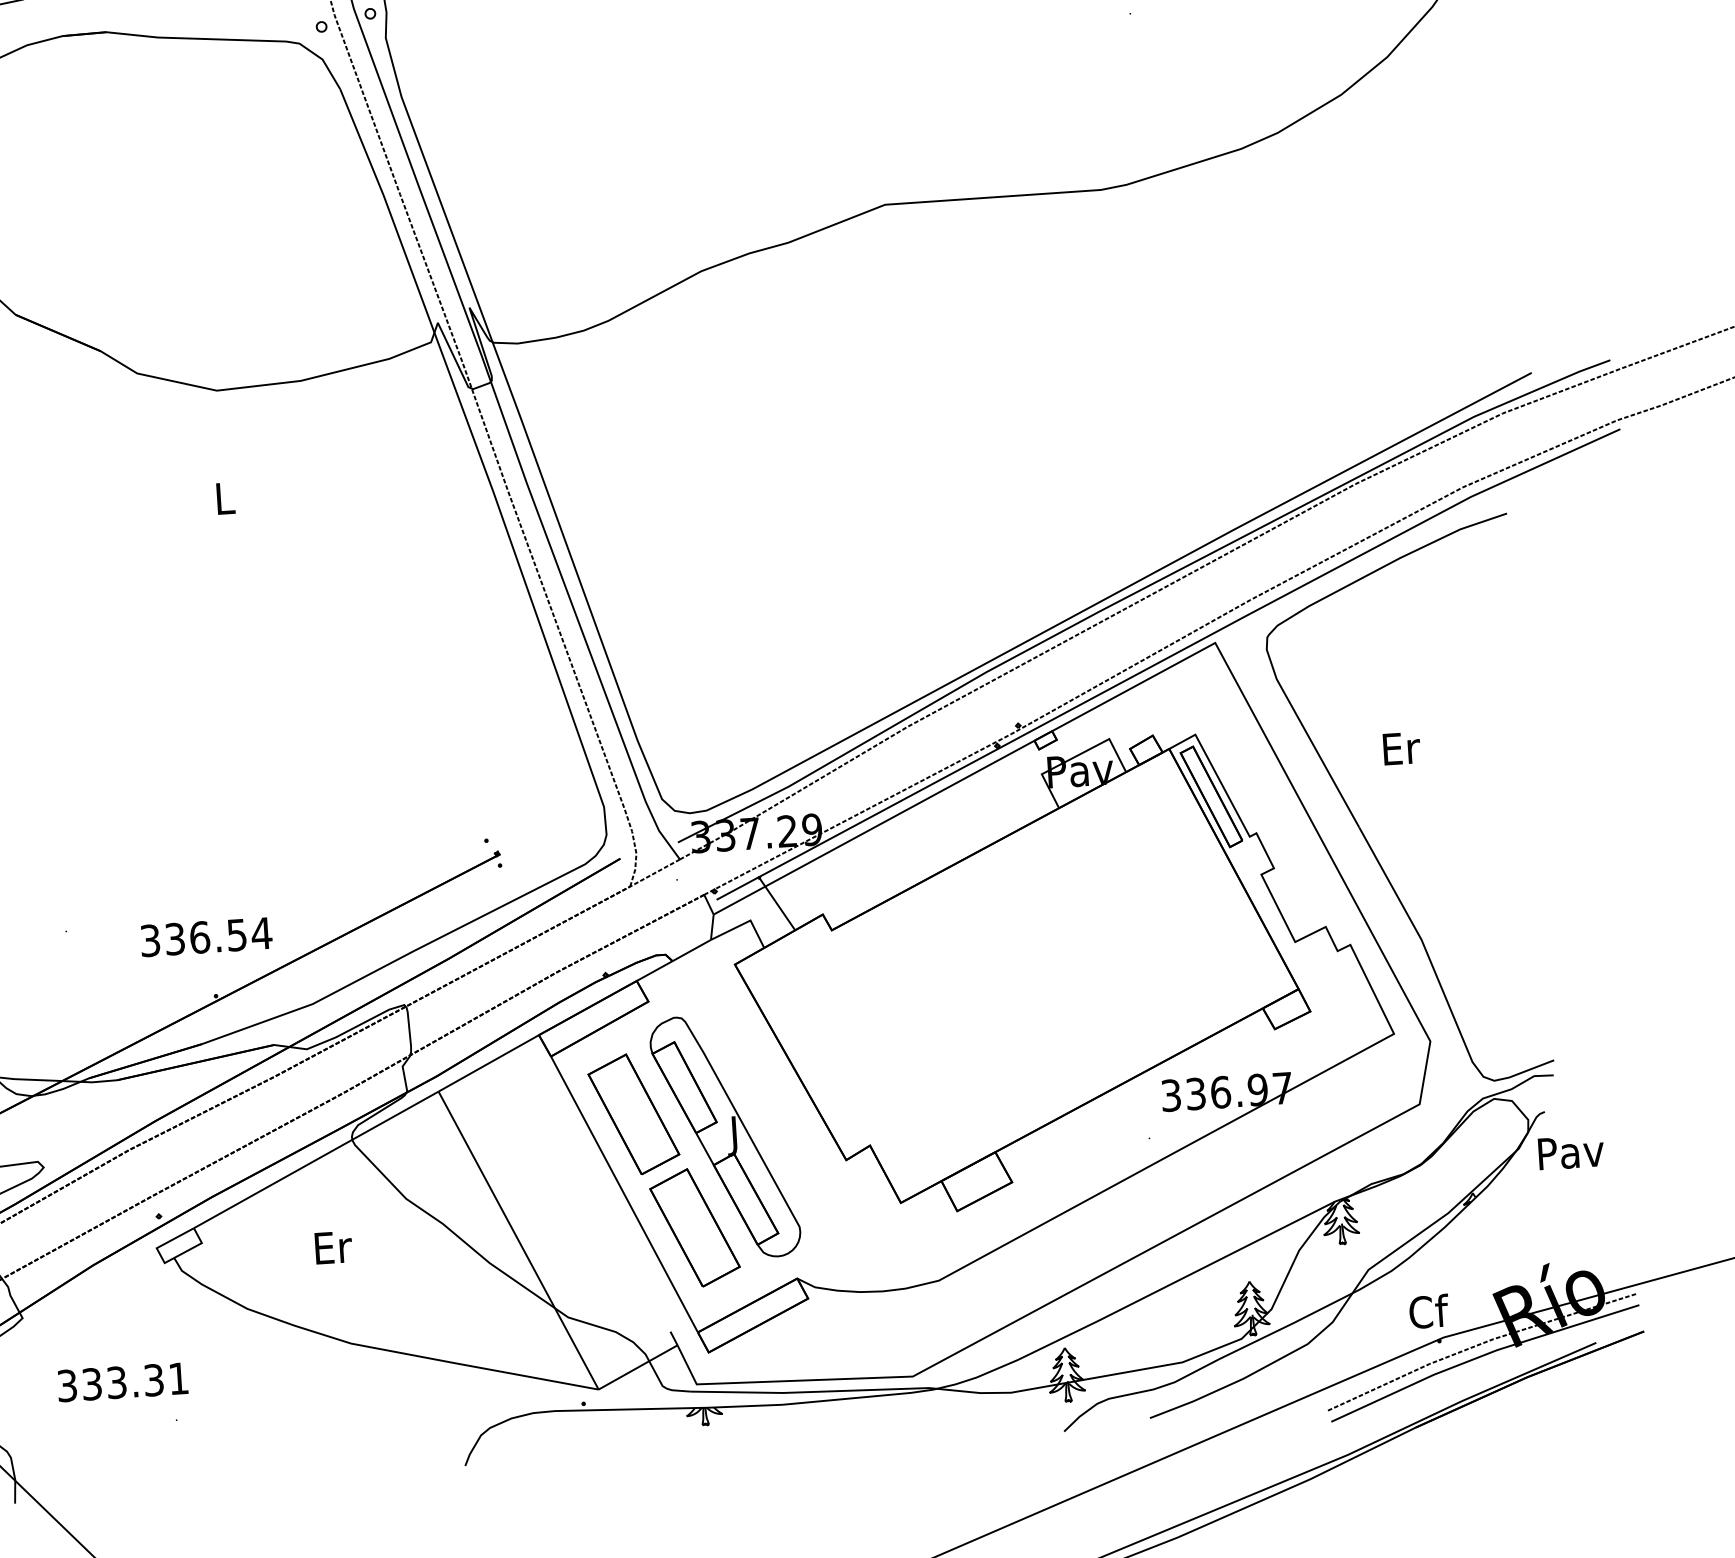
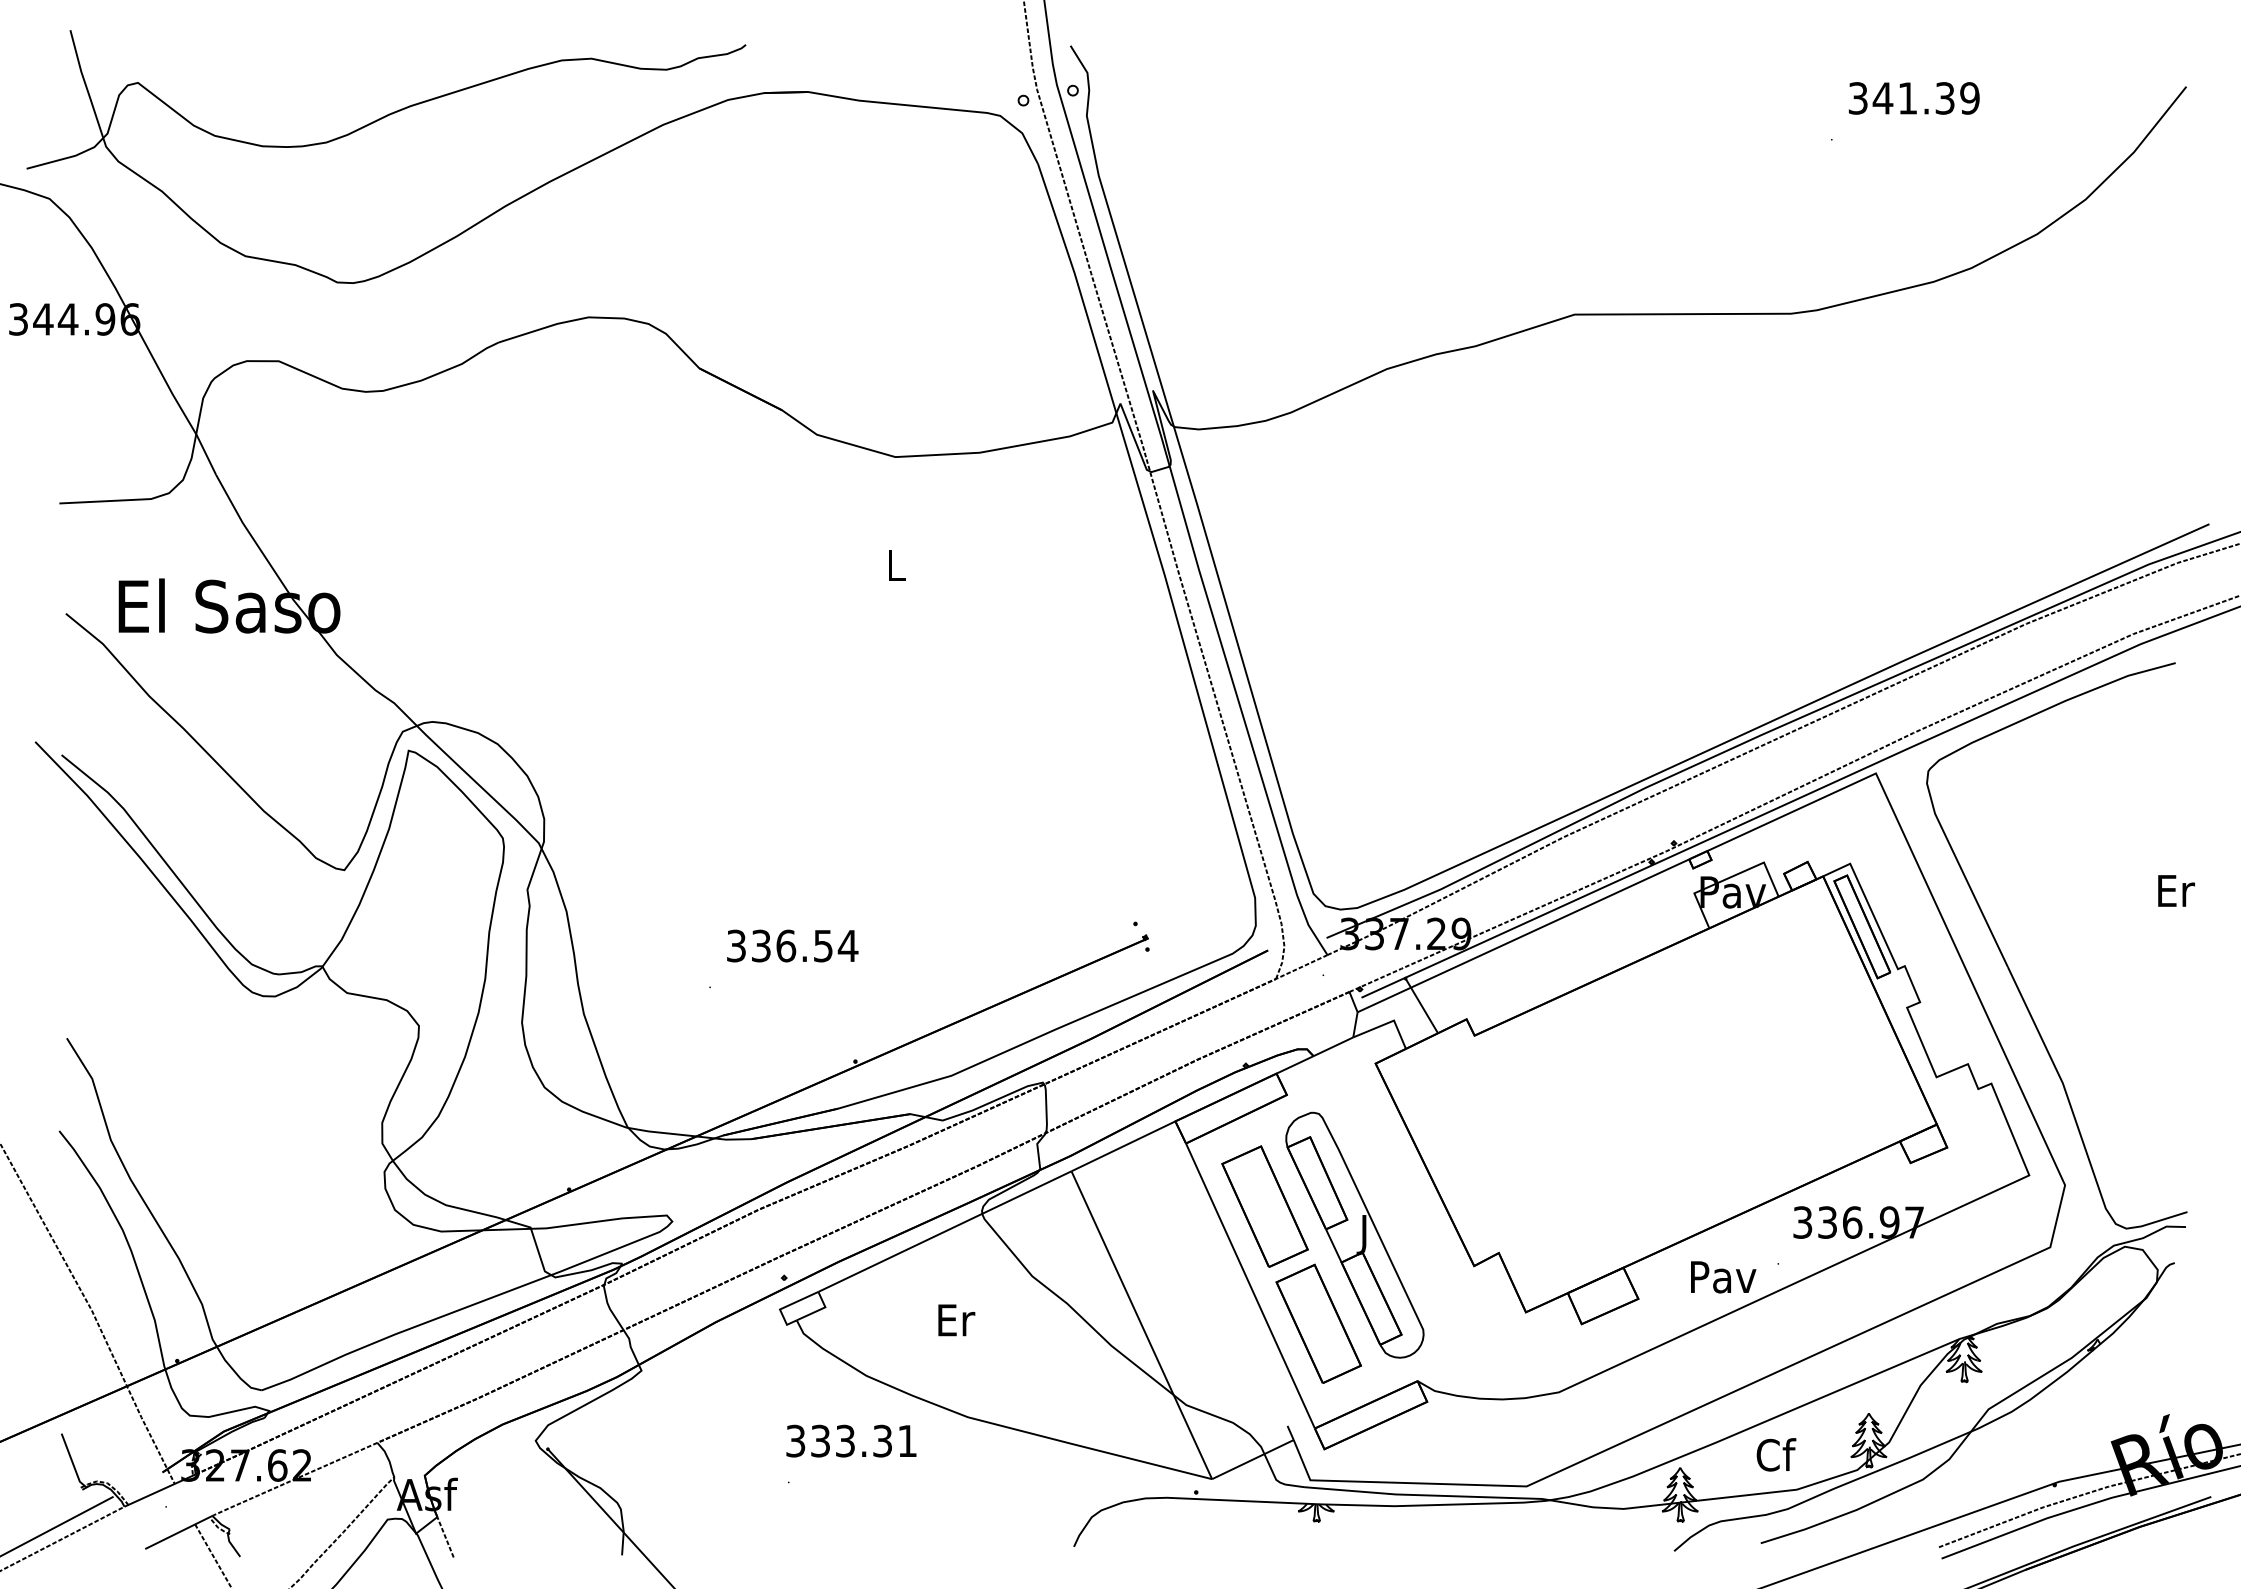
text: (1401, 748) -> (2176, 890), moved
text: (206, 936) -> (792, 945), moved
text: (1571, 1152) -> (1723, 1277), moved
text: (1429, 1311) -> (1776, 1454), moved
text: (122, 1381) -> (851, 1440), moved

